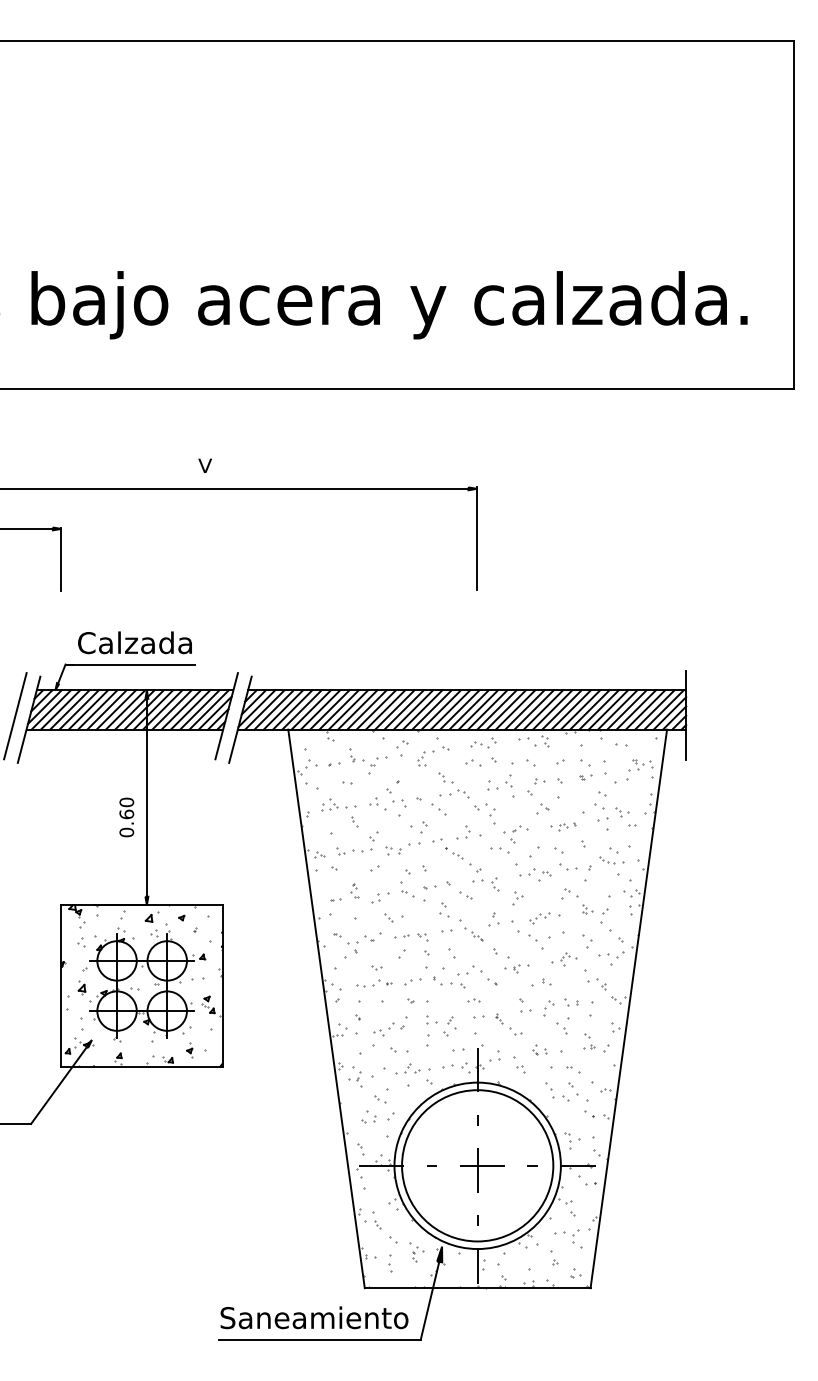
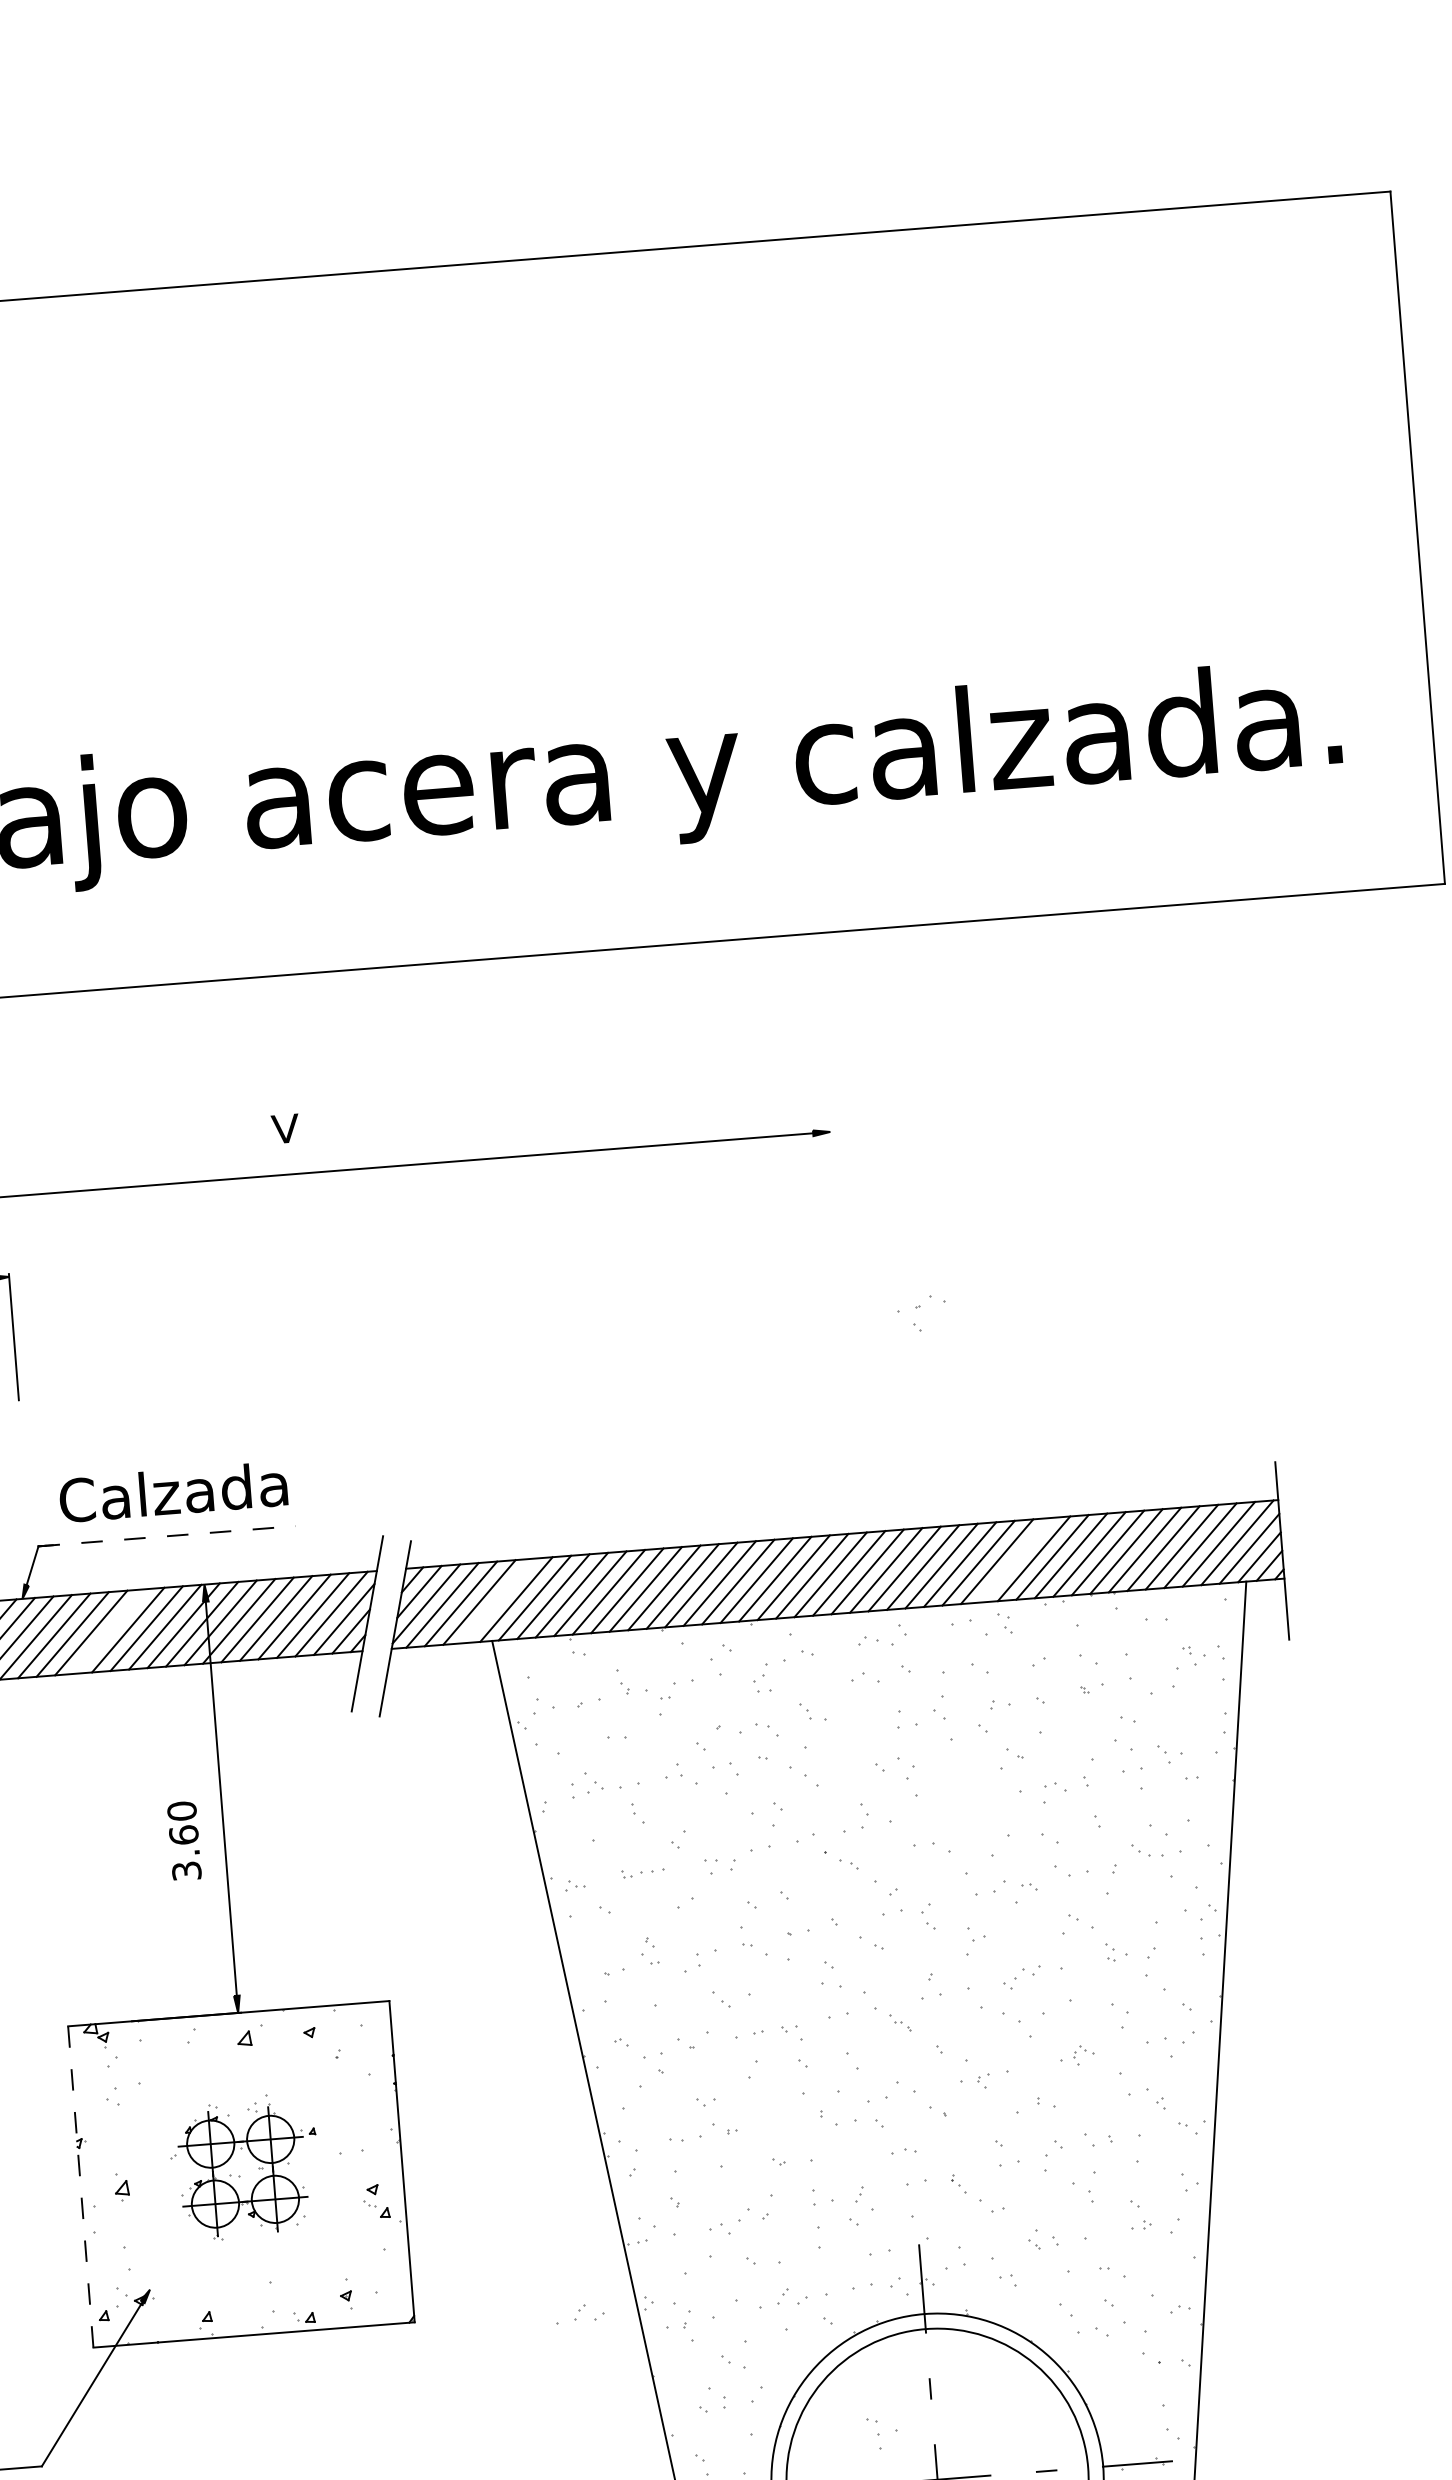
line: (477, 538) -> (838, 1230), removed
line: (130, 664) -> (167, 1536), solid -> dashed
line: (97, 709) -> (109, 1630), removed
line: (292, 709) -> (497, 1600), removed
line: (552, 709) -> (1015, 1559), removed
part: (459, 793) -> (759, 1729), moved
part: (563, 826) -> (1055, 1790), size x1.4
text: (126, 832) -> (186, 1871), 0.60 -> 3.60
part: (515, 834) -> (921, 1314), moved
part: (354, 851) -> (643, 1873), size x0.6
part: (564, 959) -> (1078, 2055), size x0.7
part: (412, 981) -> (778, 2122), removed
part: (144, 982) -> (245, 2166), size x0.6
line: (61, 986) -> (80, 2187), solid -> dashed
part: (305, 1068) -> (579, 2312), added
part: (572, 1140) -> (883, 2433), moved

